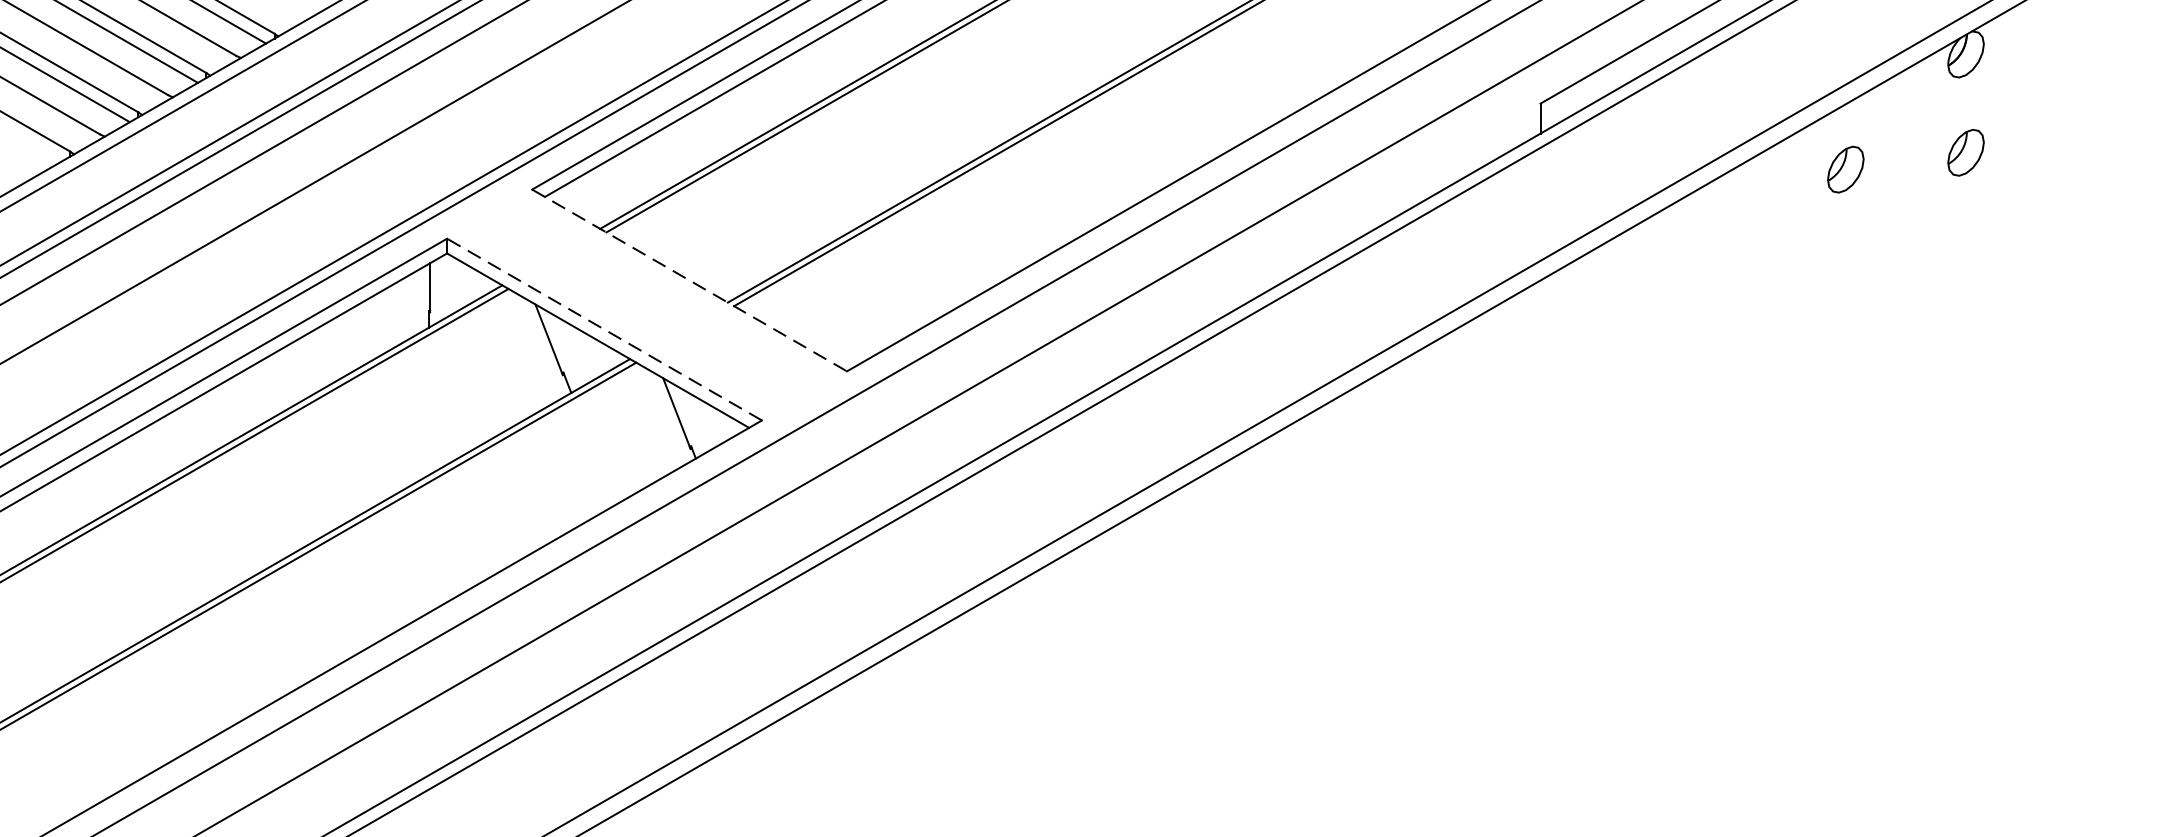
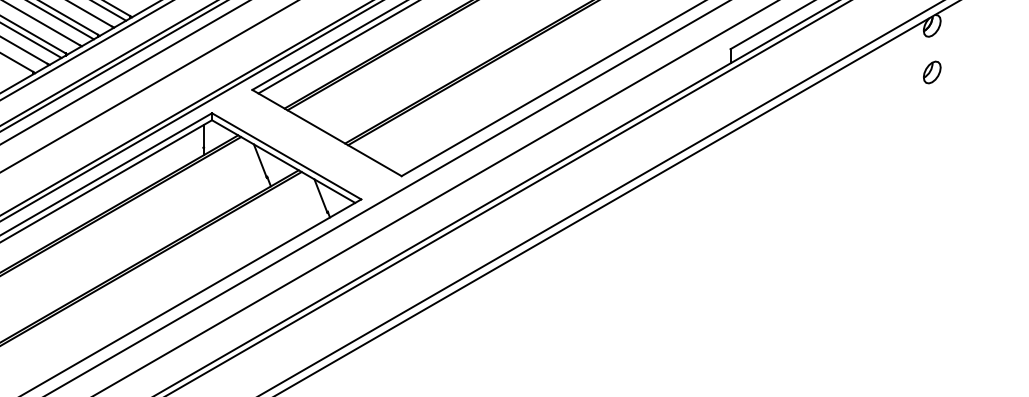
part: (1846, 169) -> (875, 80), removed
line: (690, 281) -> (327, 133), dashed -> solid
line: (604, 329) -> (286, 156), dashed -> solid

